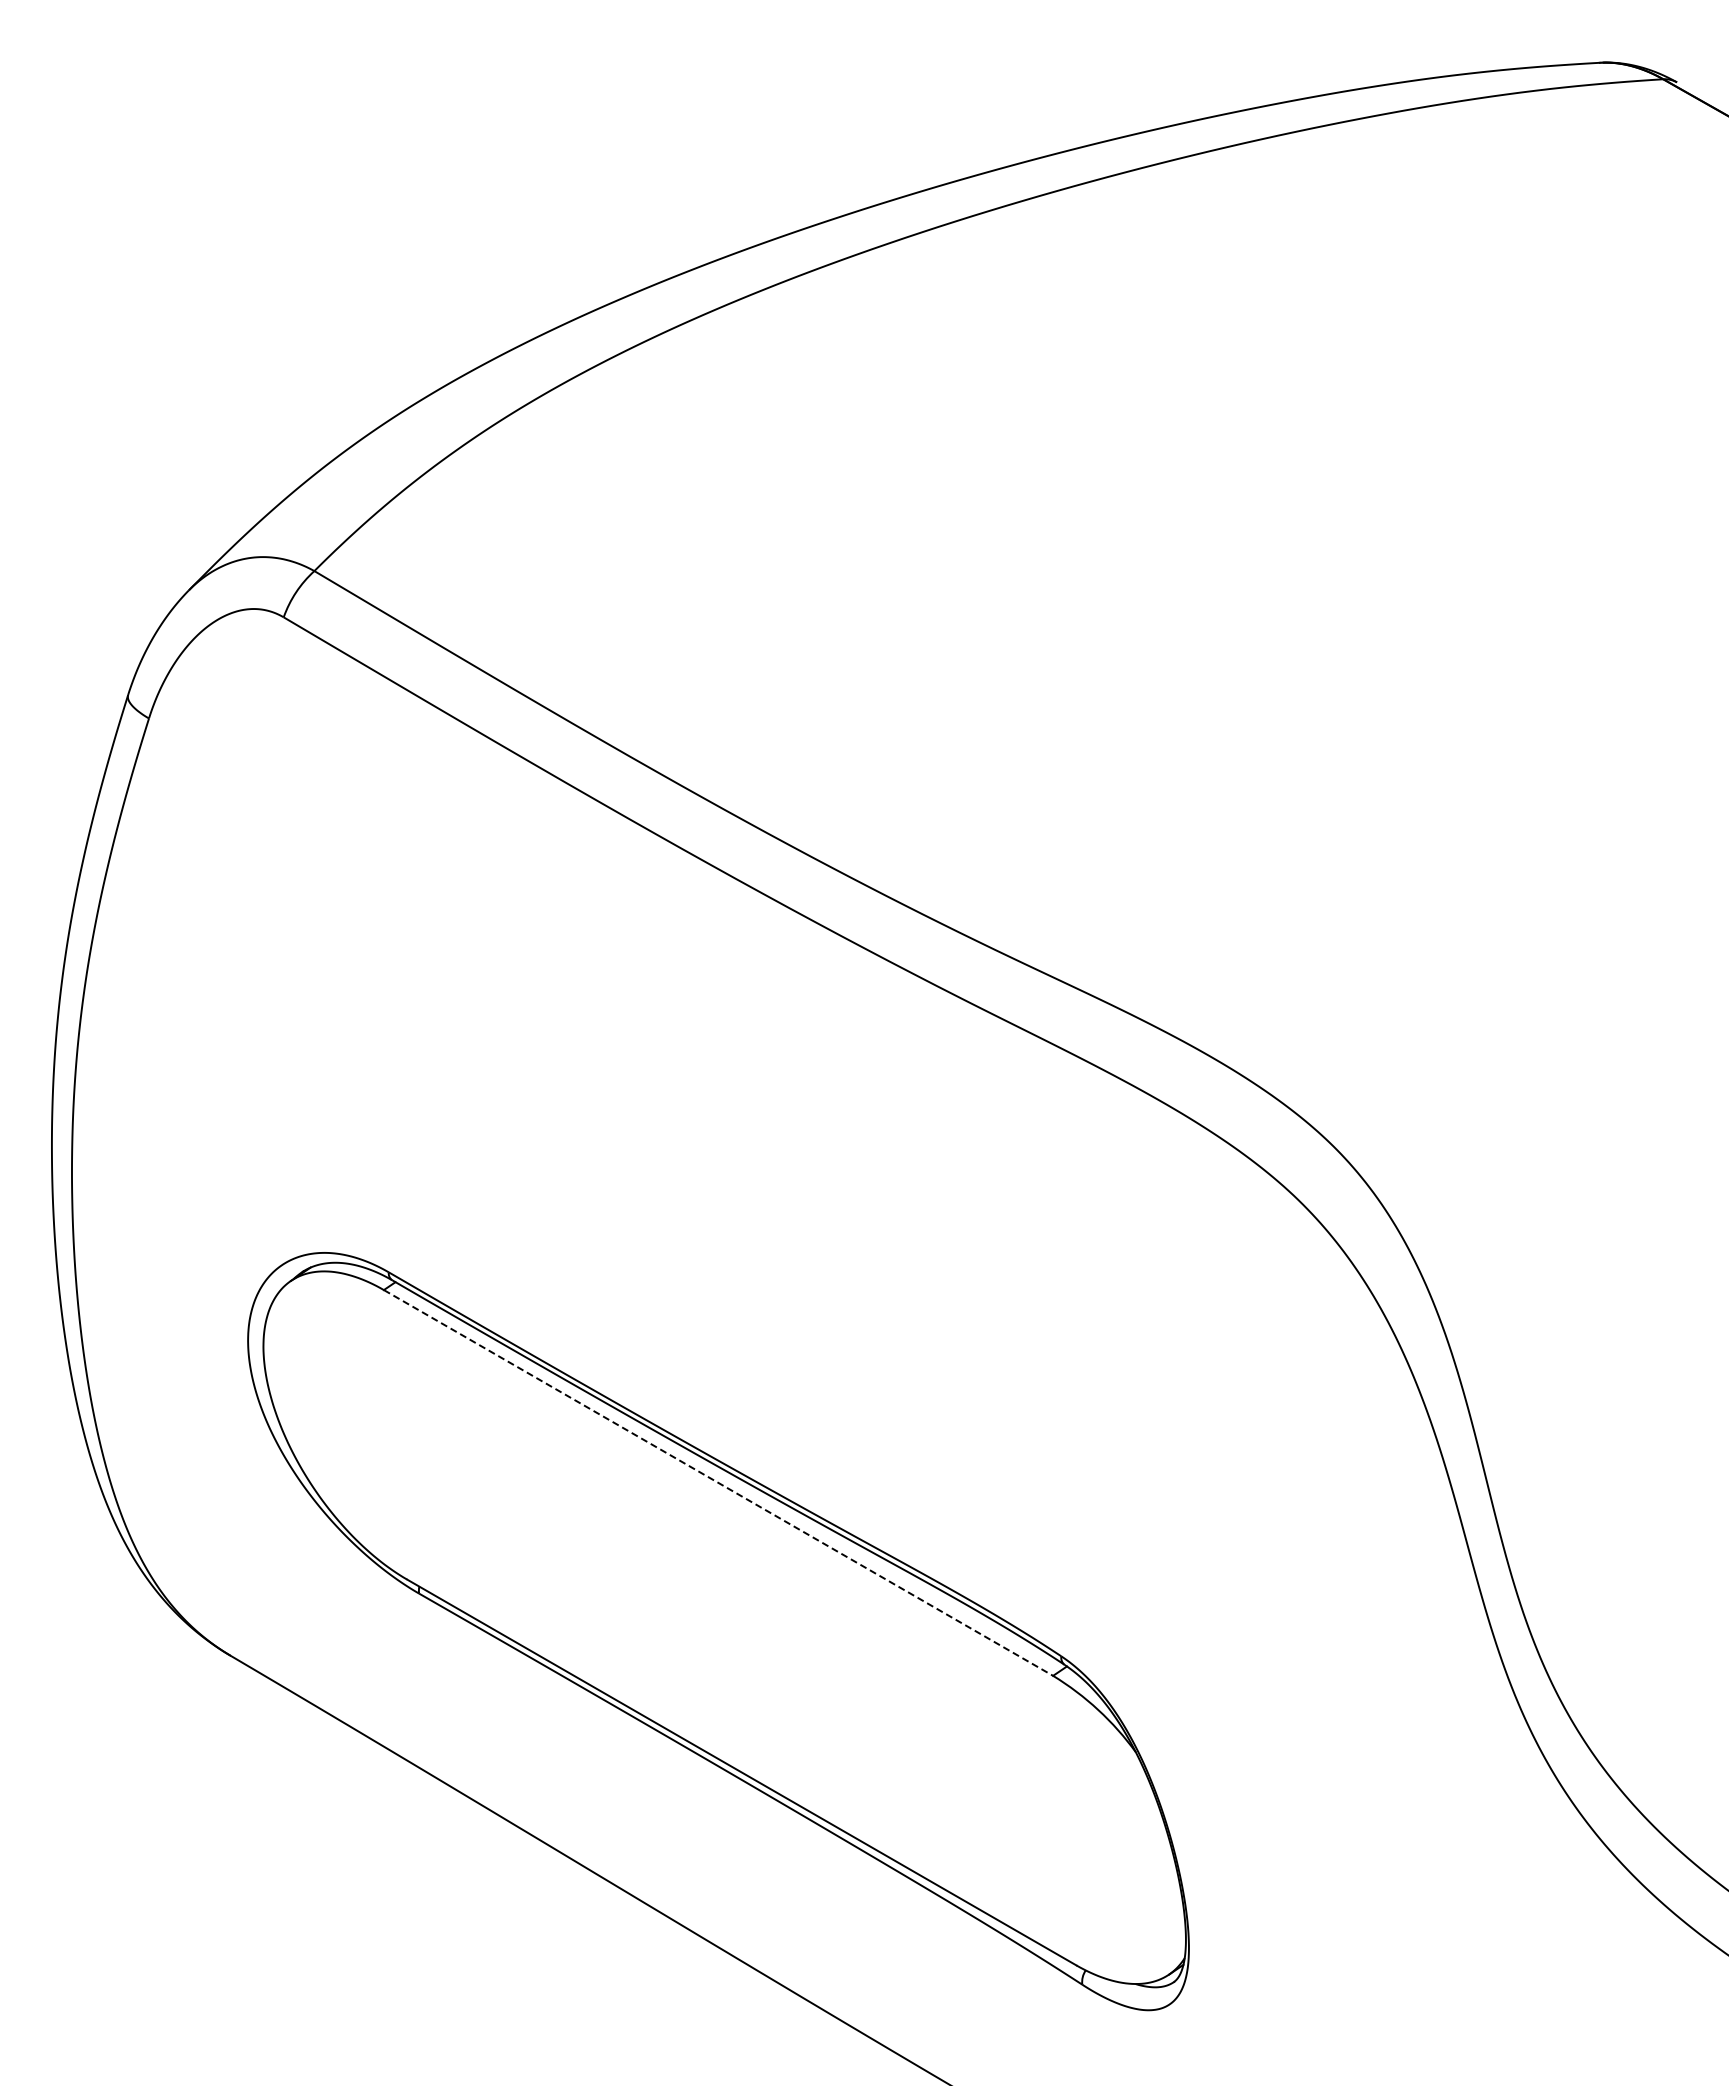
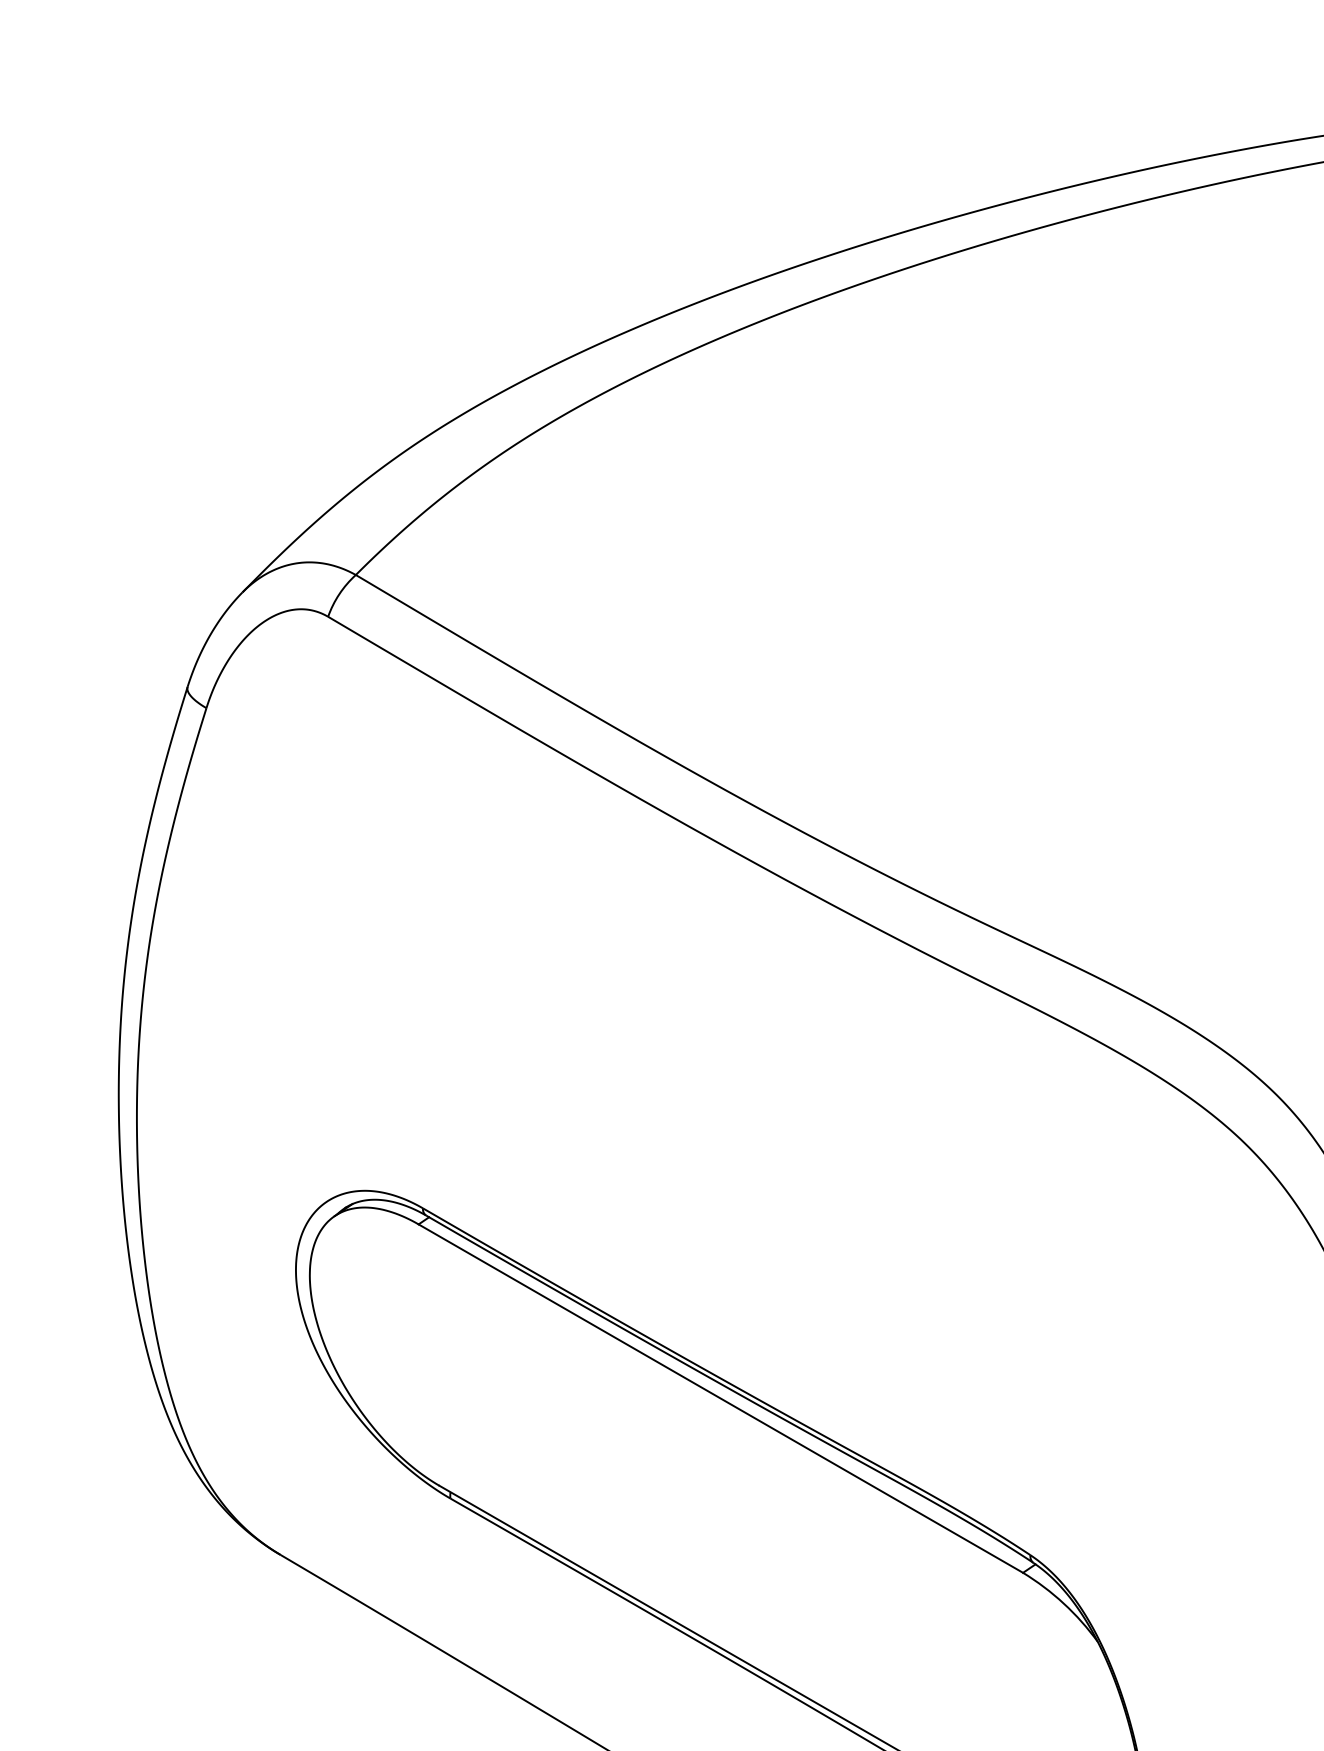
line: (718, 1483) -> (720, 1399), dashed -> solid

